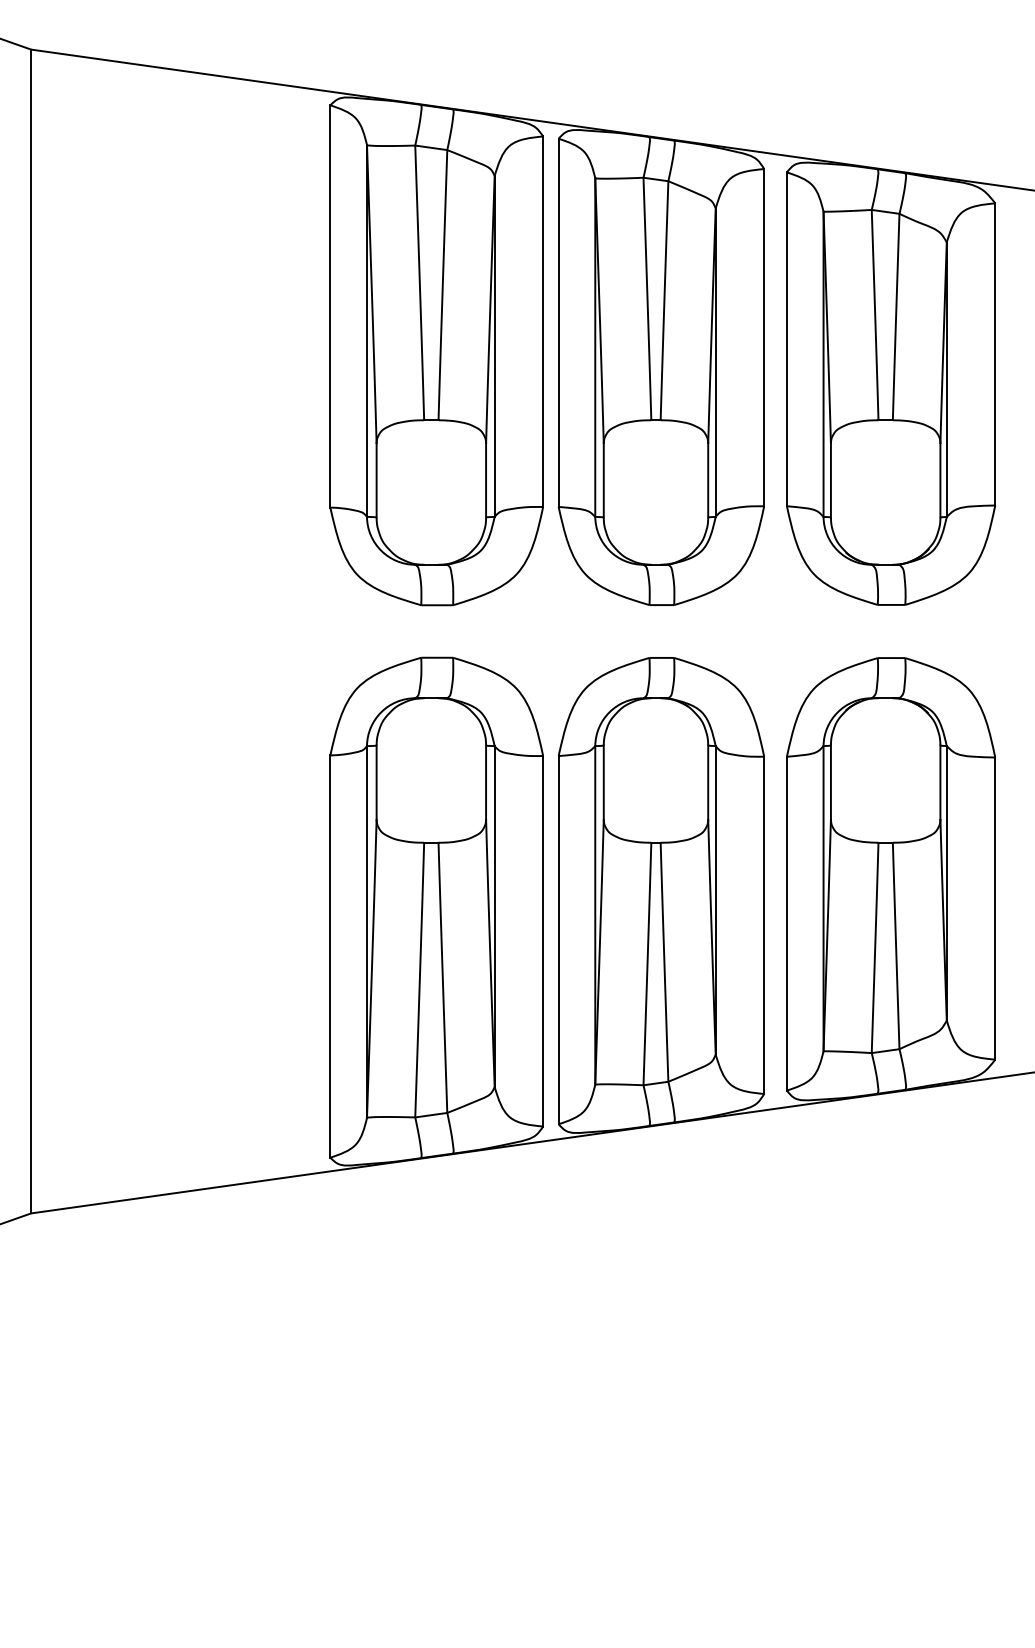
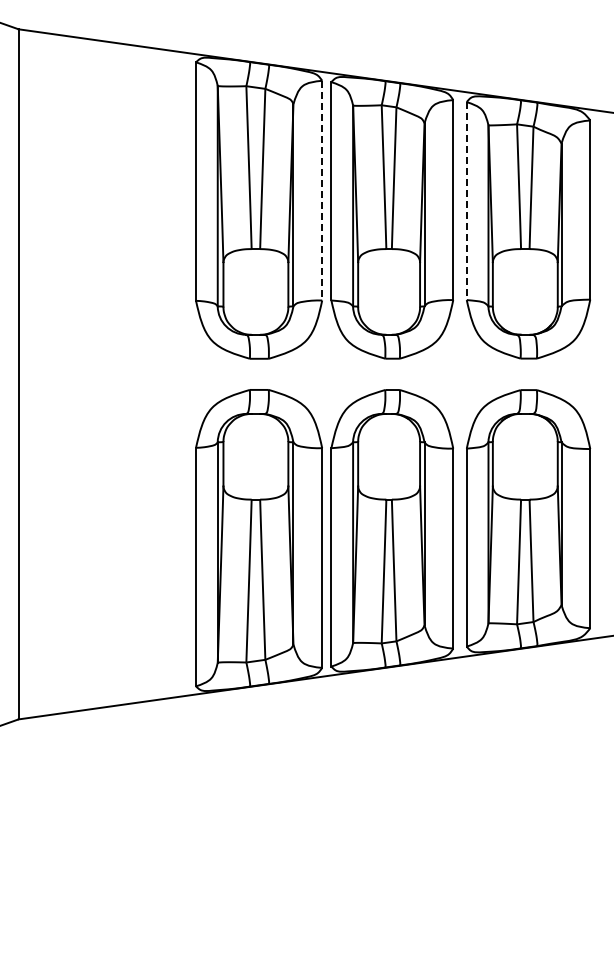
line: (543, 321) -> (322, 190), solid -> dashed
line: (786, 340) -> (466, 201), solid -> dashed

